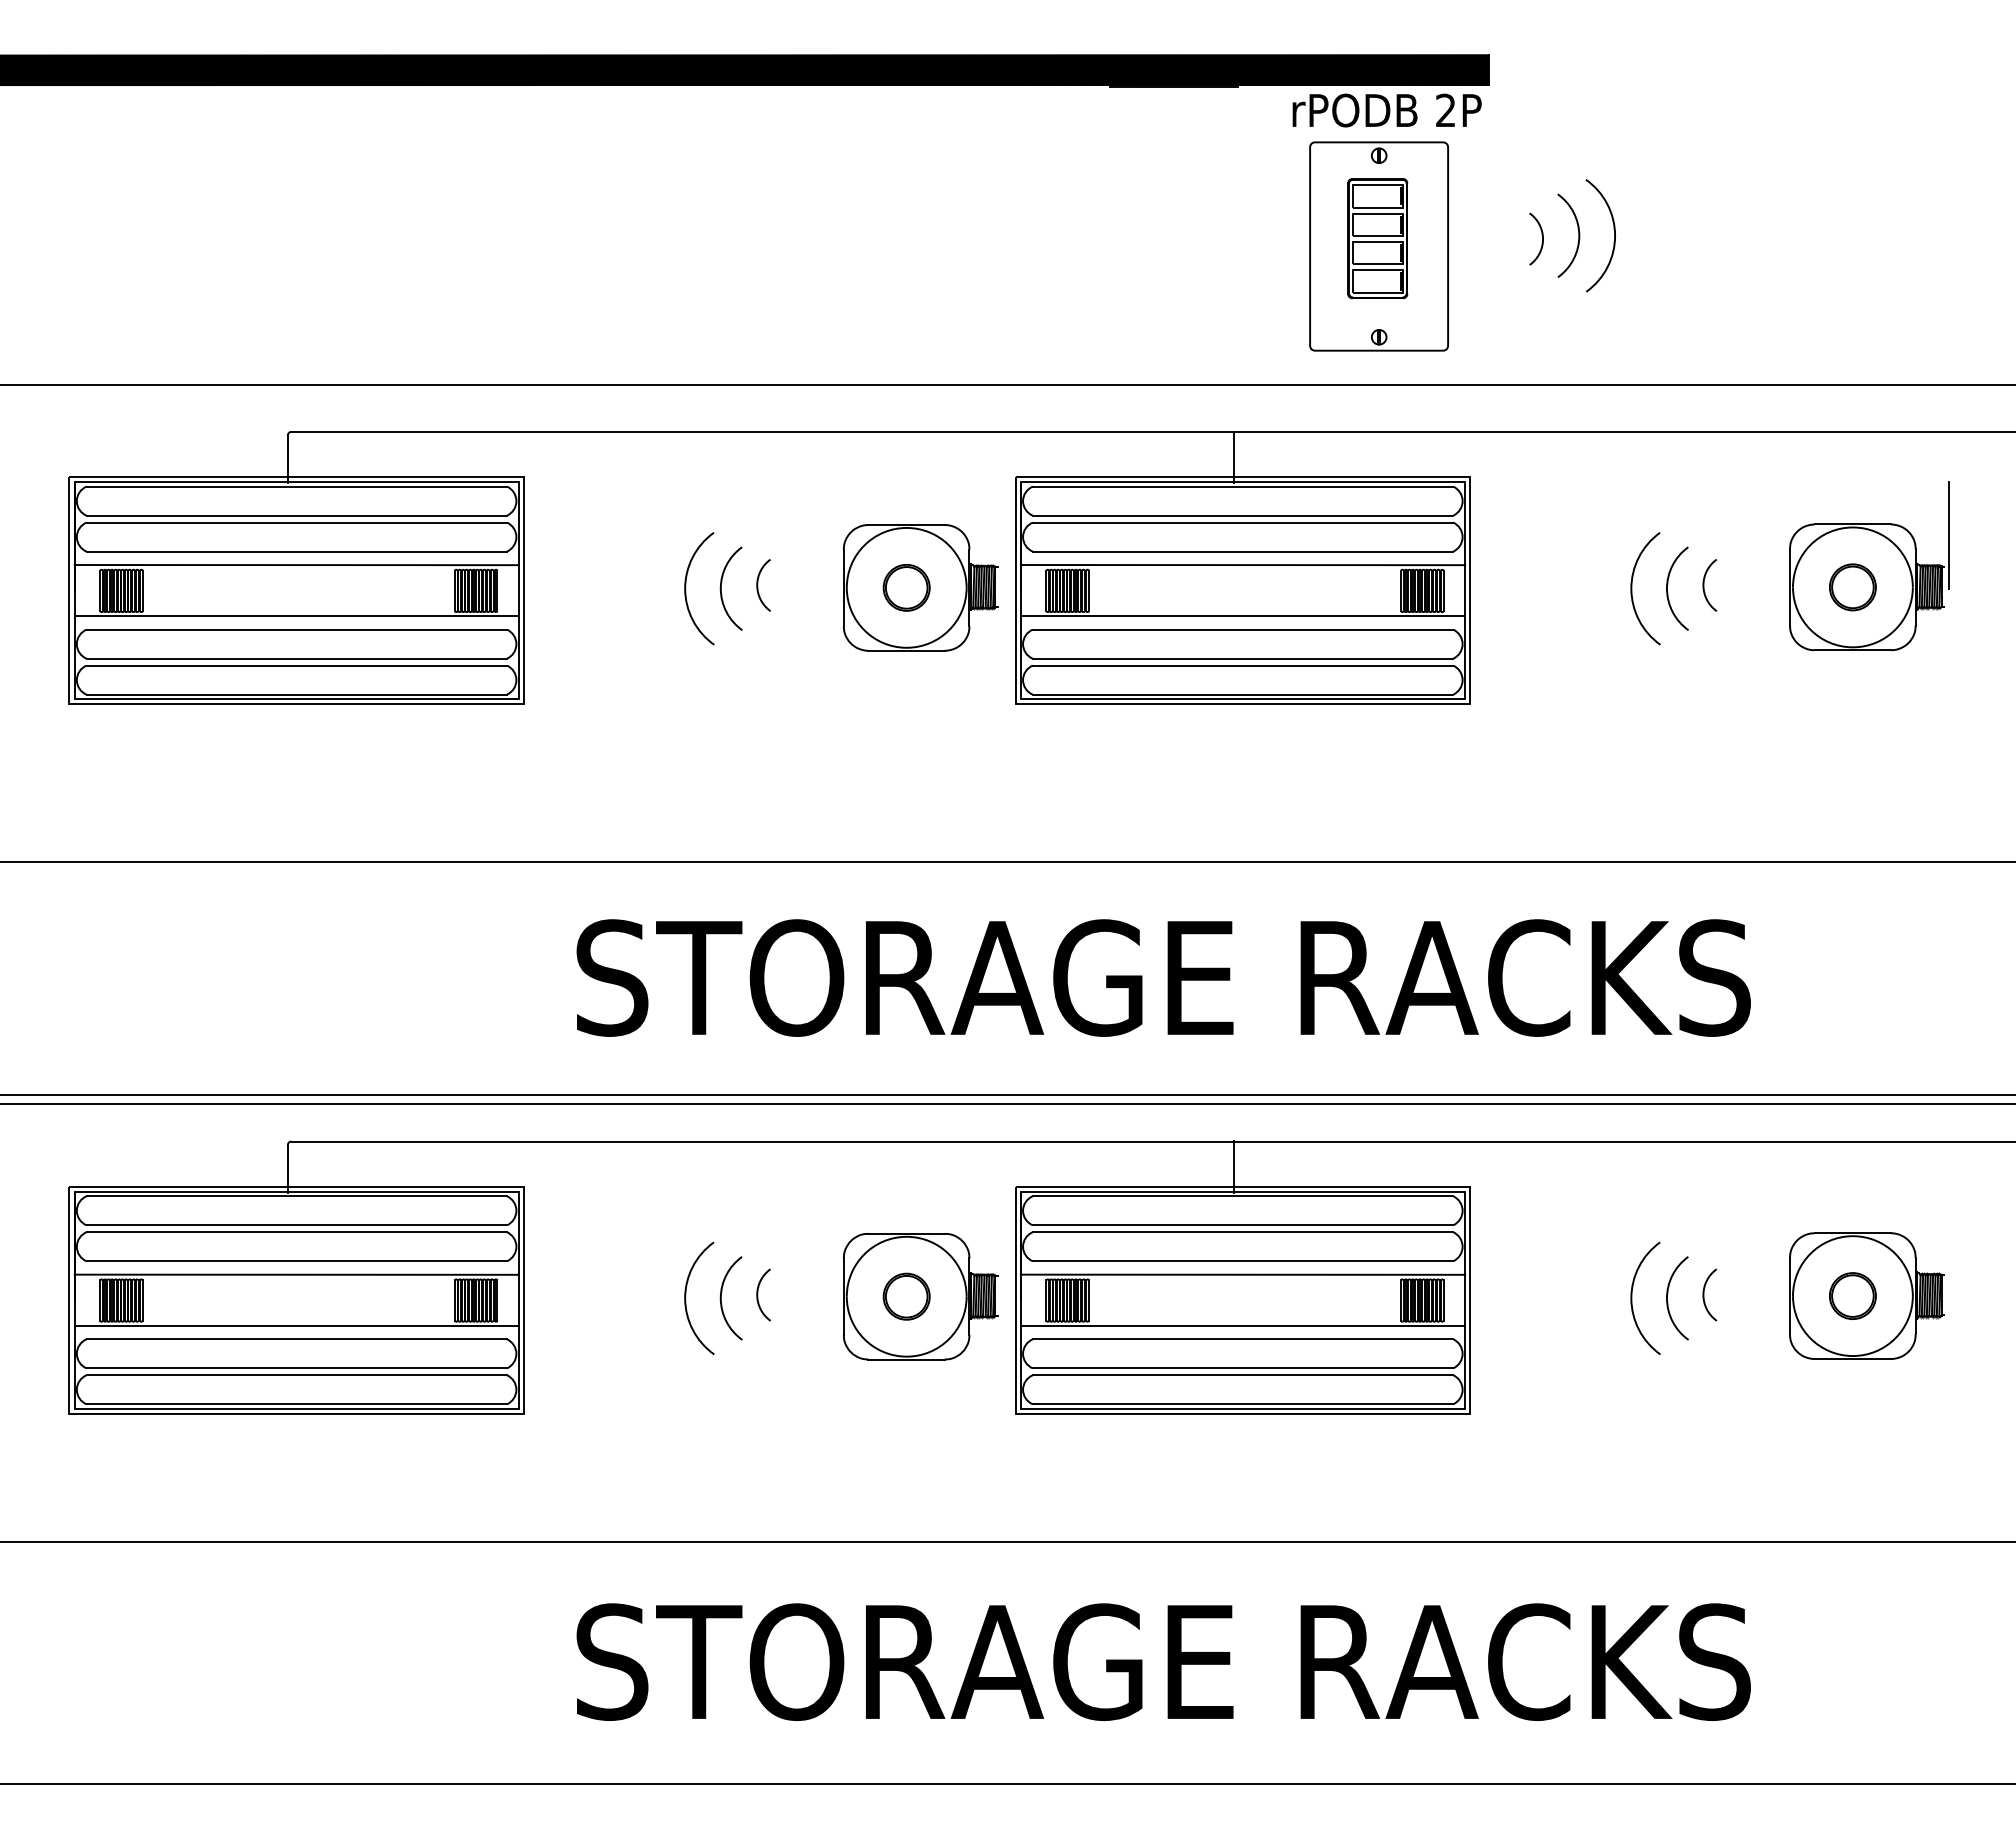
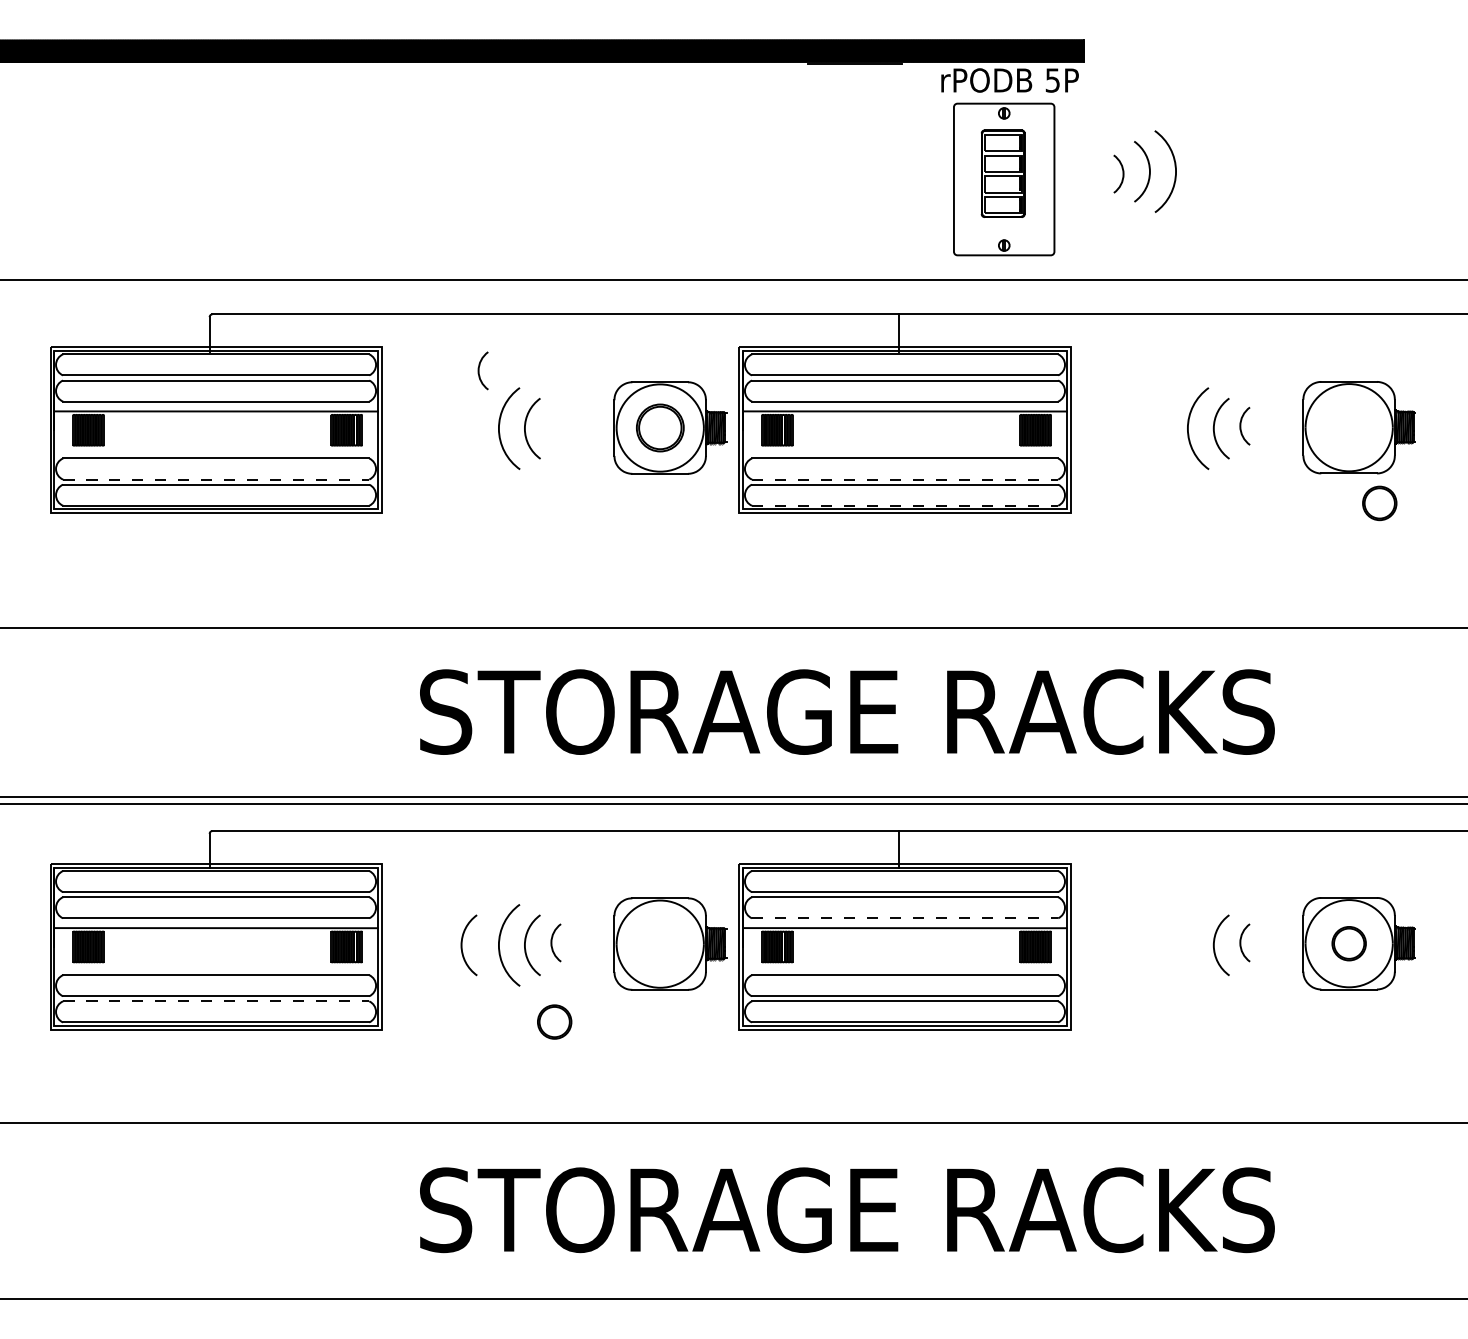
text: (1445, 110) -> (1052, 80), 2P -> 5P
line: (1949, 535) -> (1419, 389), removed
arc: (758, 585) -> (479, 370), moved
part: (906, 587) -> (660, 427), size x1.4
part: (1852, 587) -> (1379, 503), moved
line: (296, 616) -> (215, 448), removed
line: (1242, 616) -> (904, 448), removed
line: (297, 658) -> (216, 479), solid -> dashed
line: (1243, 658) -> (905, 479), solid -> dashed
line: (1243, 694) -> (905, 505), solid -> dashed
line: (1243, 1261) -> (905, 918), solid -> dashed
part: (906, 1296) -> (554, 1021), moved
arc: (1632, 1297) -> (1188, 944), removed
arc: (634, 1298) -> (462, 945), added
line: (296, 1326) -> (215, 965), removed
line: (1242, 1326) -> (904, 965), removed
line: (297, 1375) -> (216, 1001), solid -> dashed

